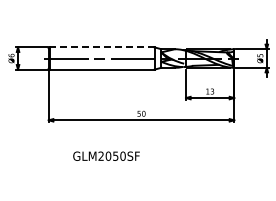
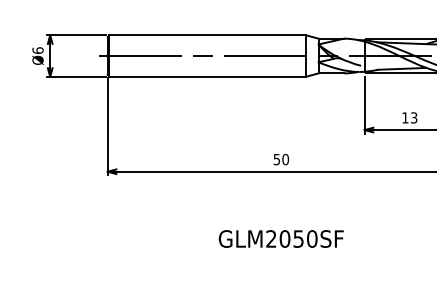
line: (101, 47) -> (206, 35), dashed -> solid
text: (106, 155) -> (281, 237), moved

